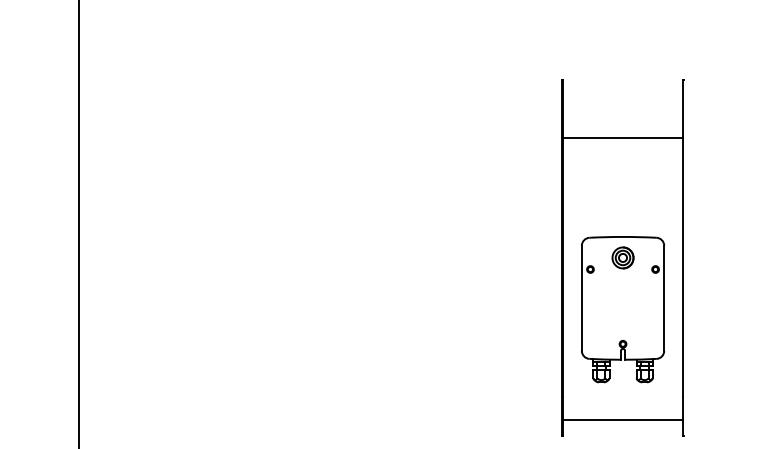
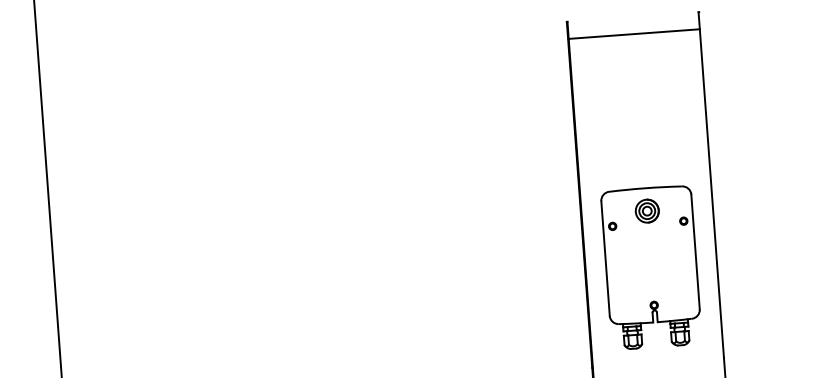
line: (622, 137) -> (633, 33), moved

